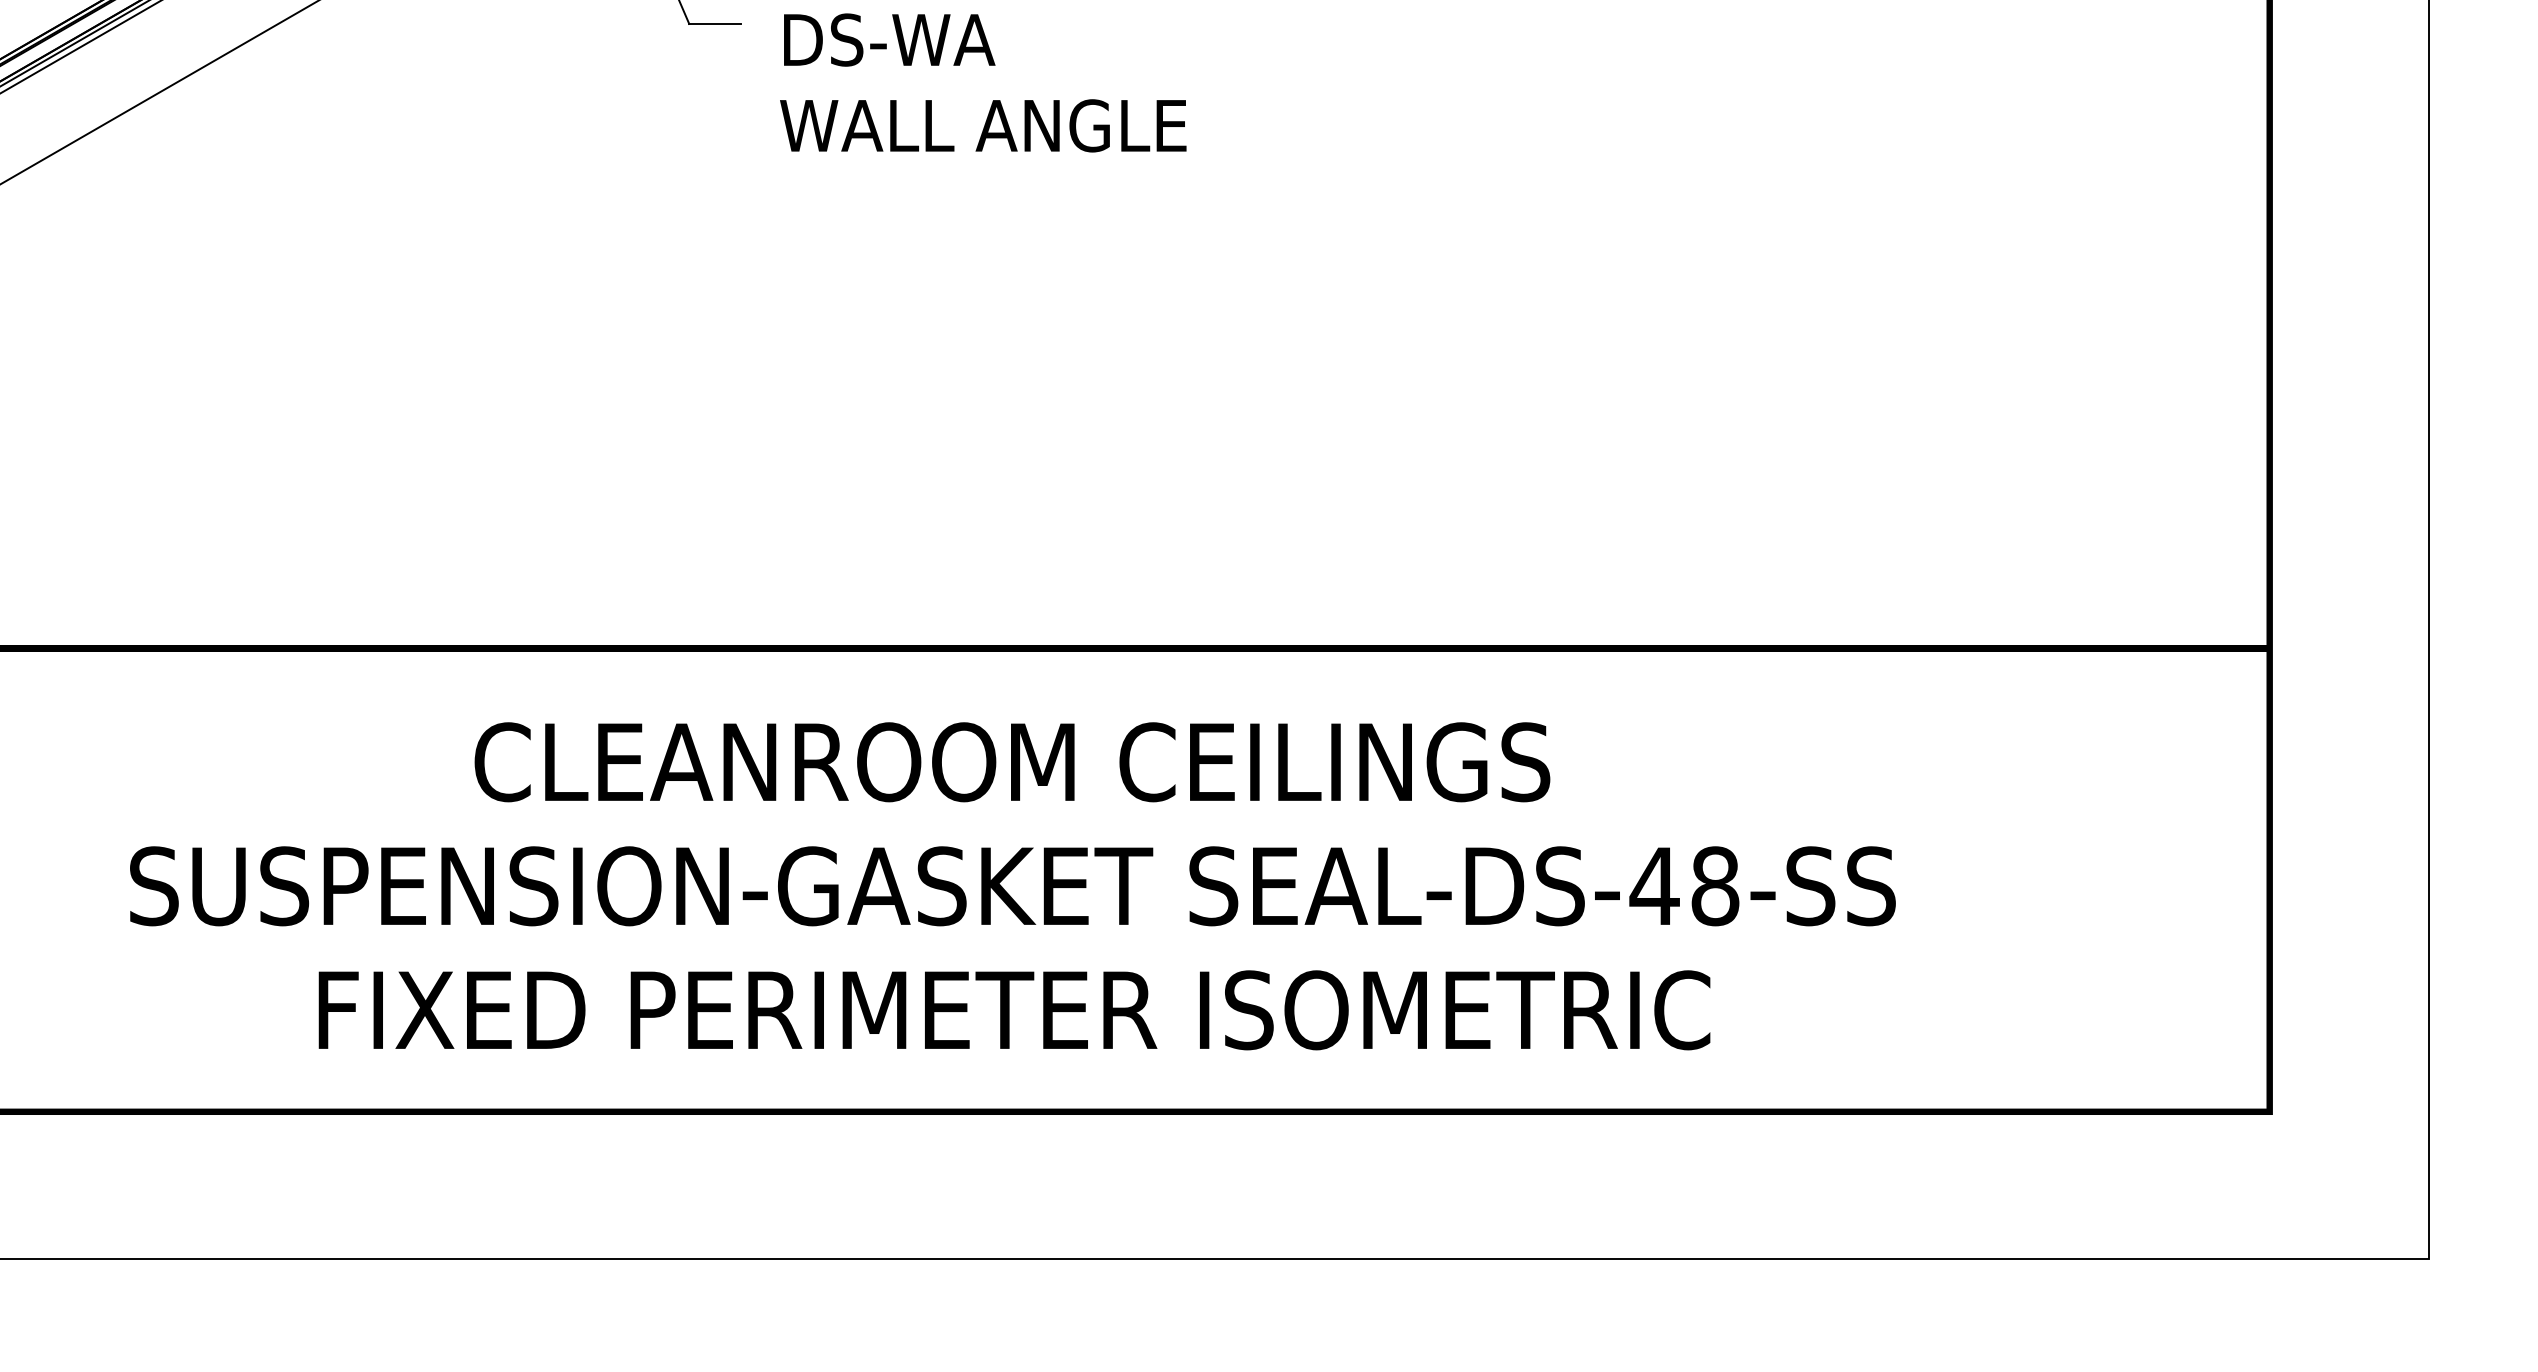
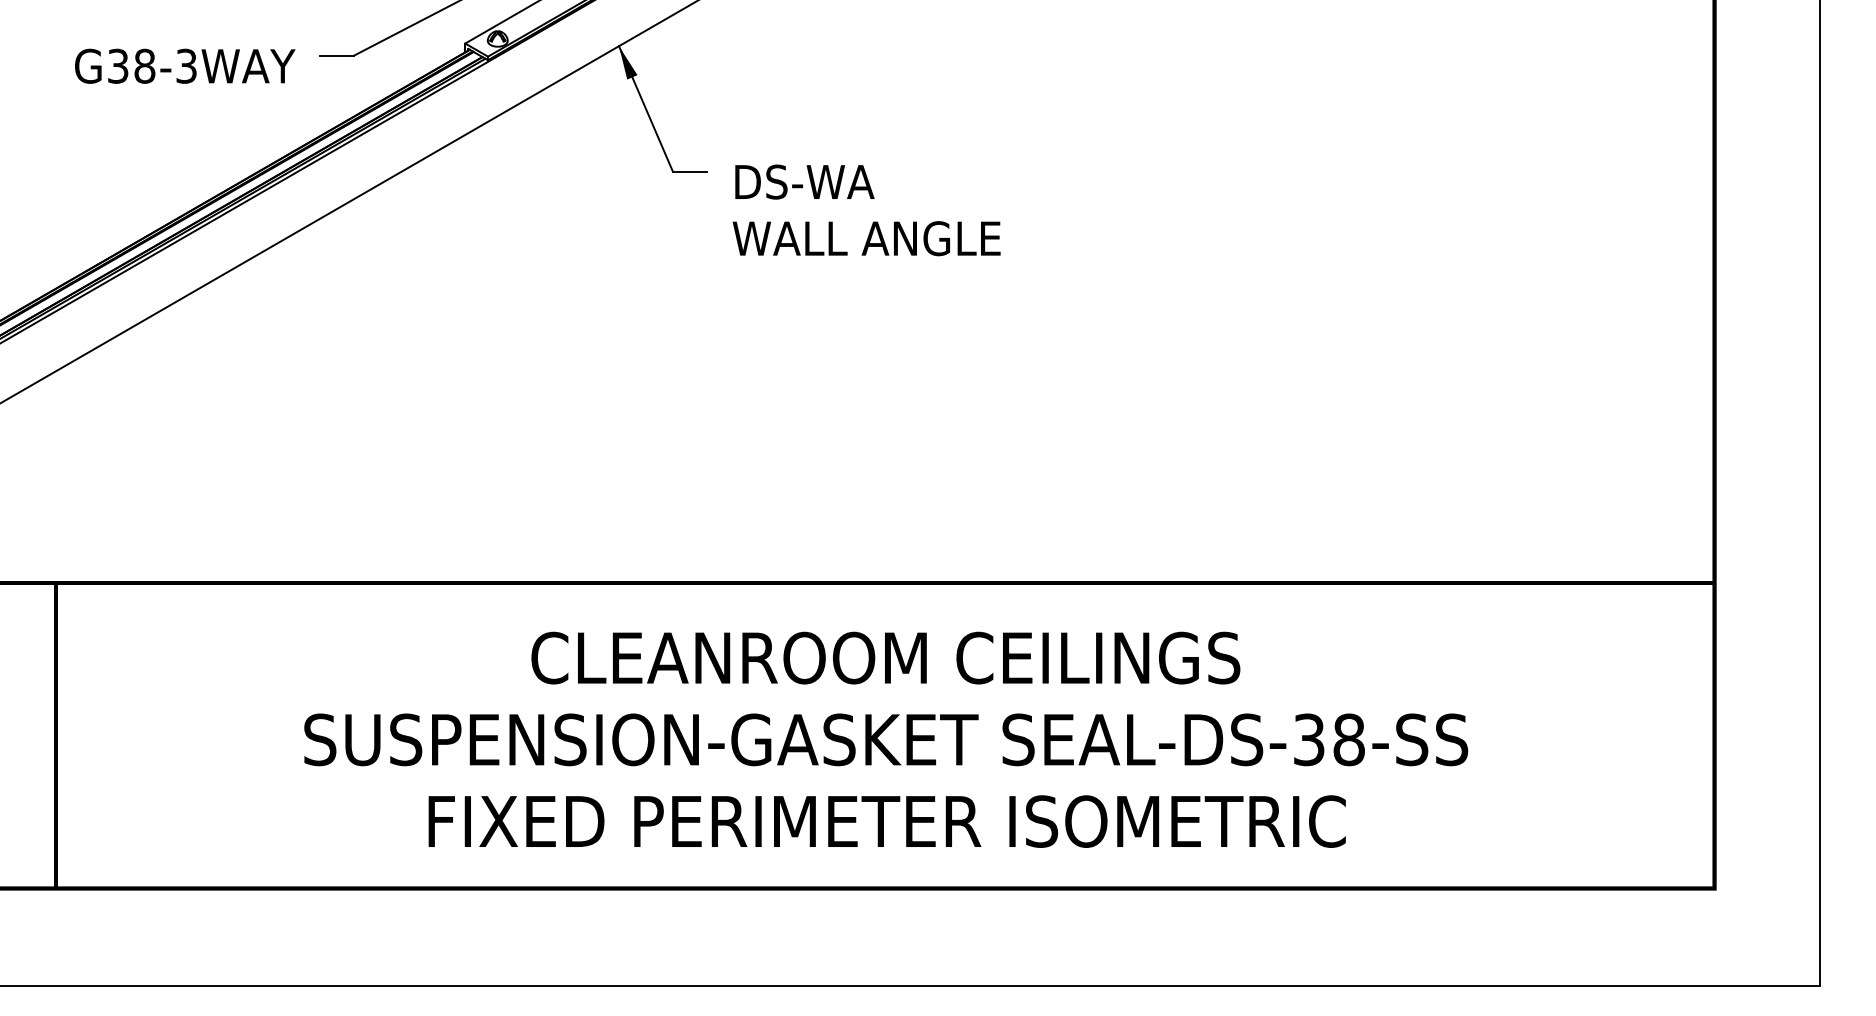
text: (1653, 885) -> (1308, 739), SEAL-DS-48-SS -> SEAL-DS-38-SS

